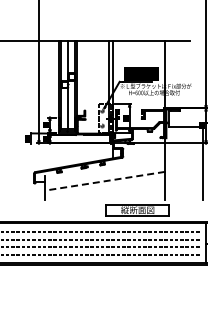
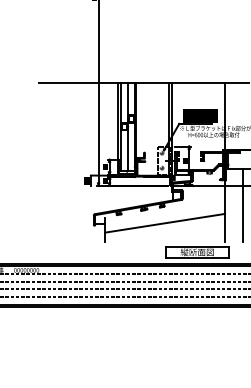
line: (183, 163) -> (243, 205), added
line: (104, 181) -> (164, 223), dashed -> solid

